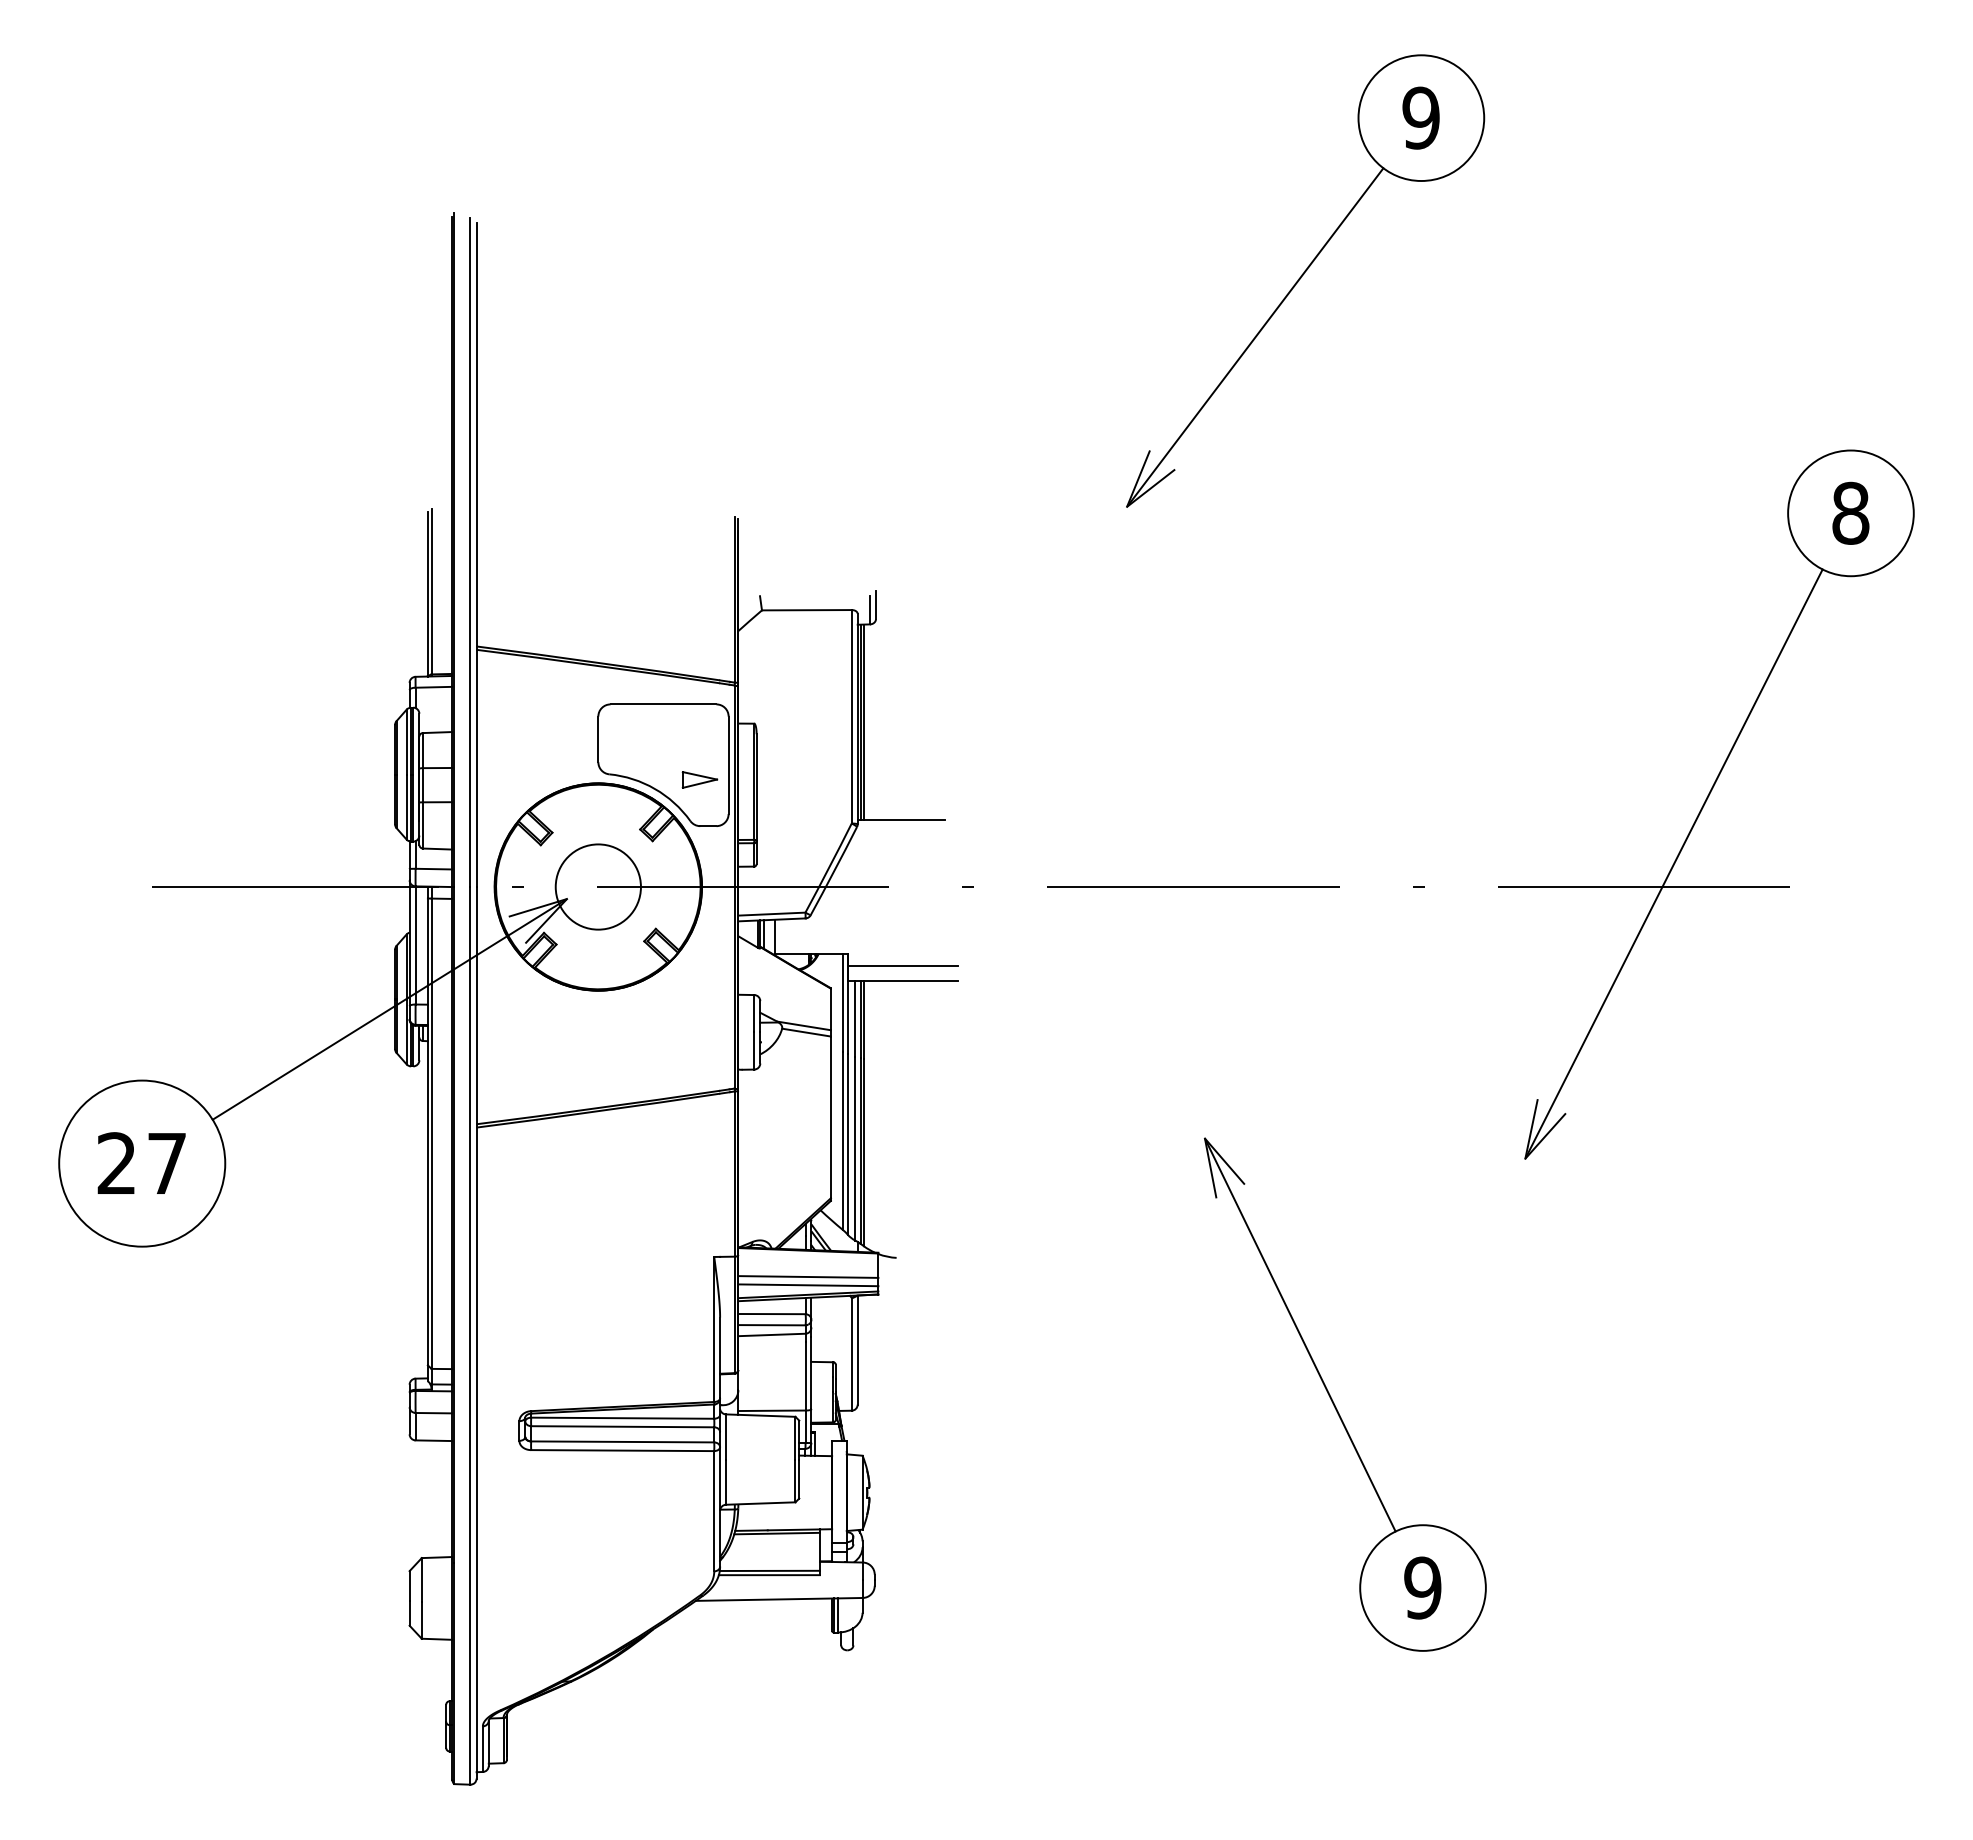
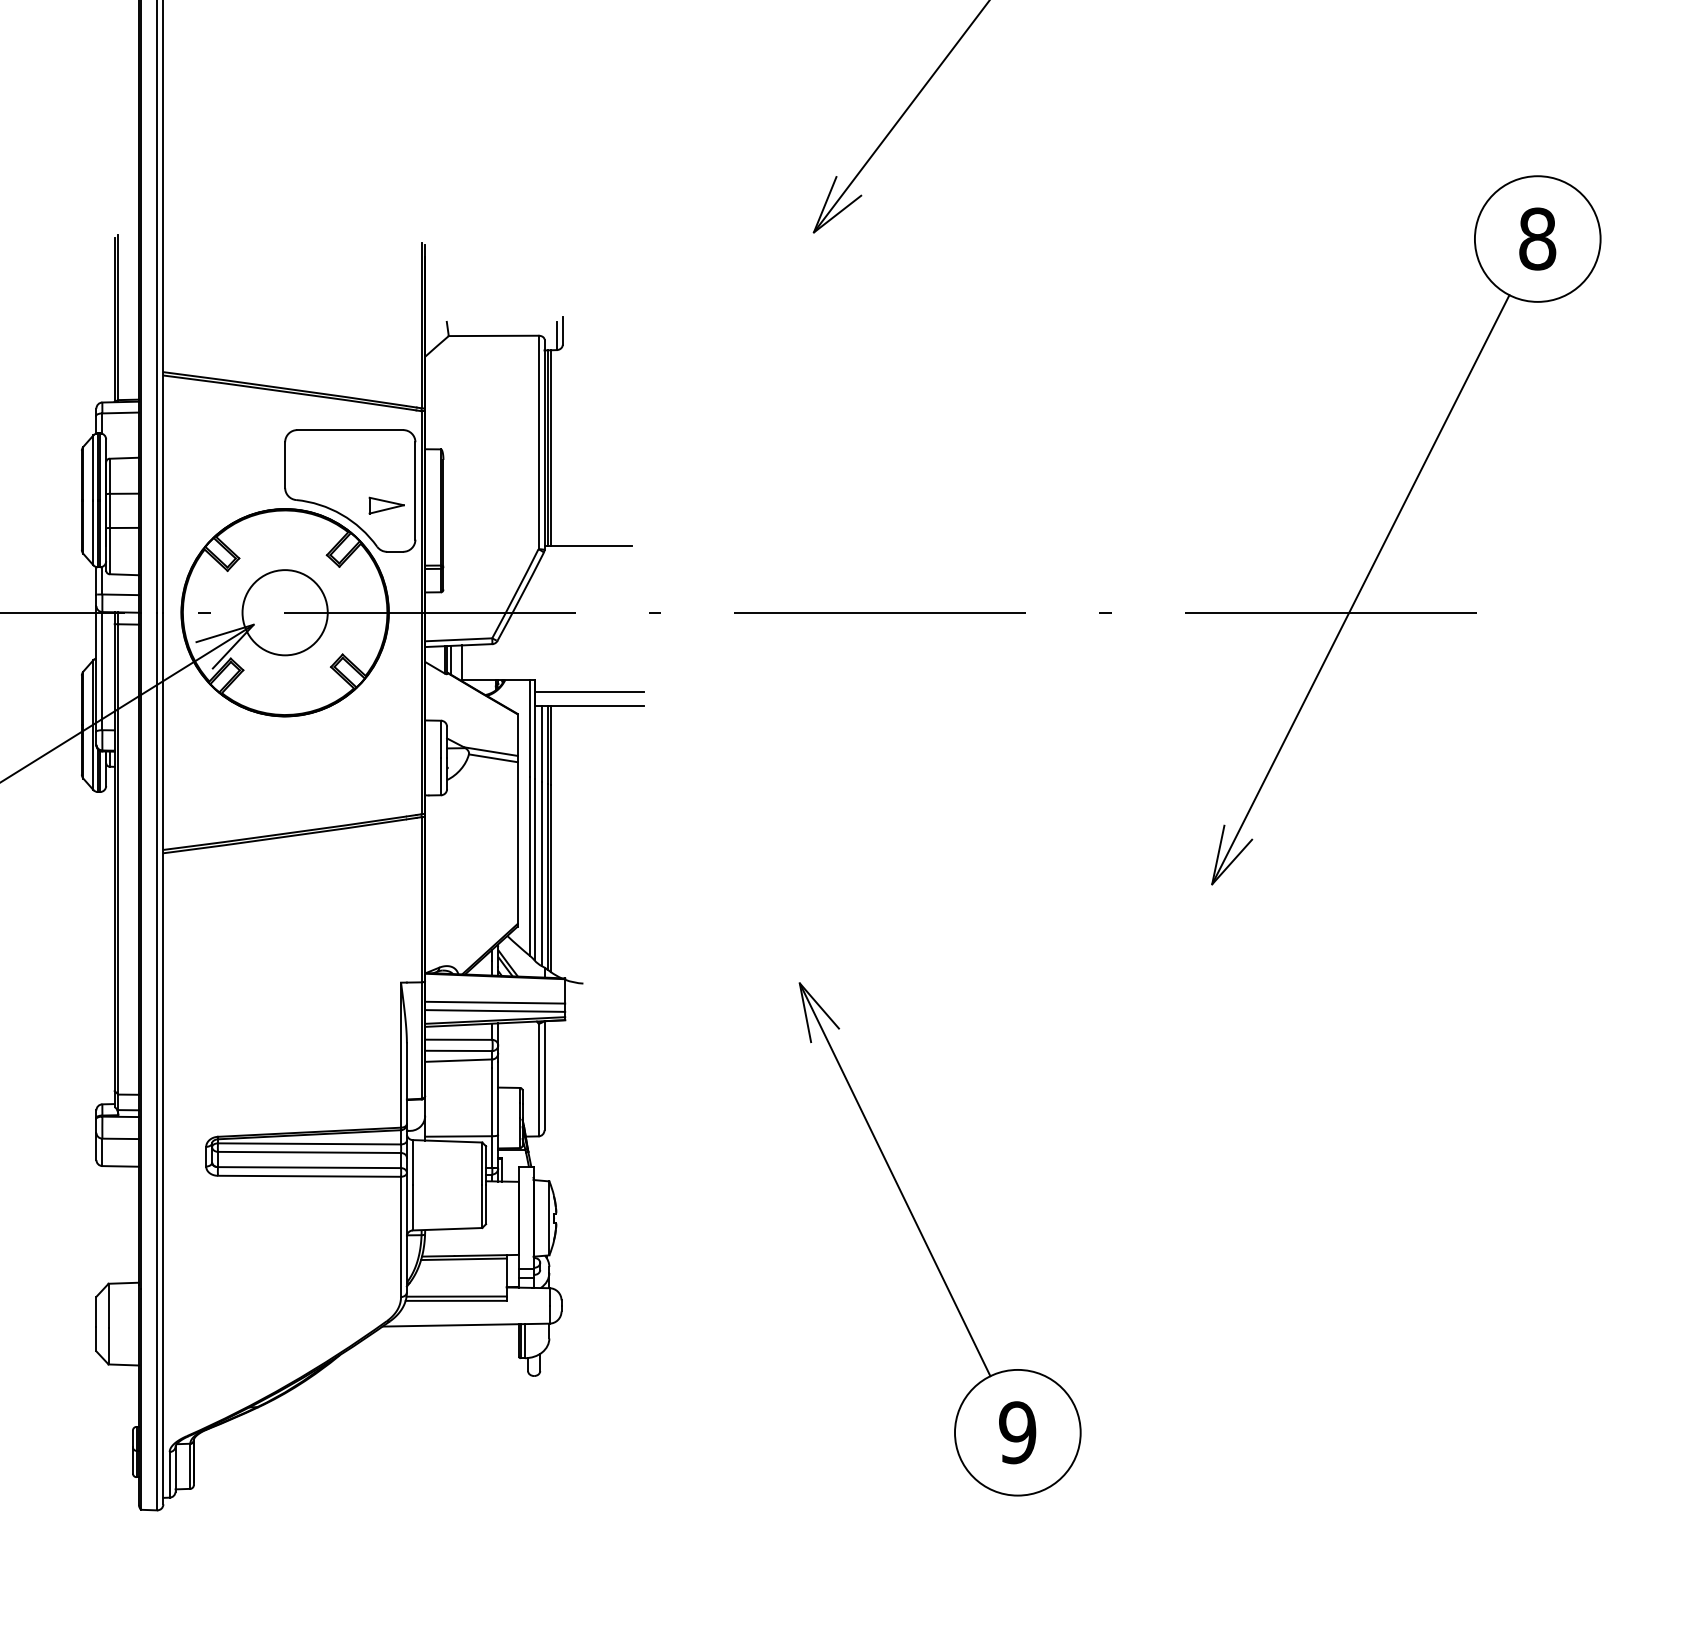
part: (1333, 1400) -> (928, 1245), moved

